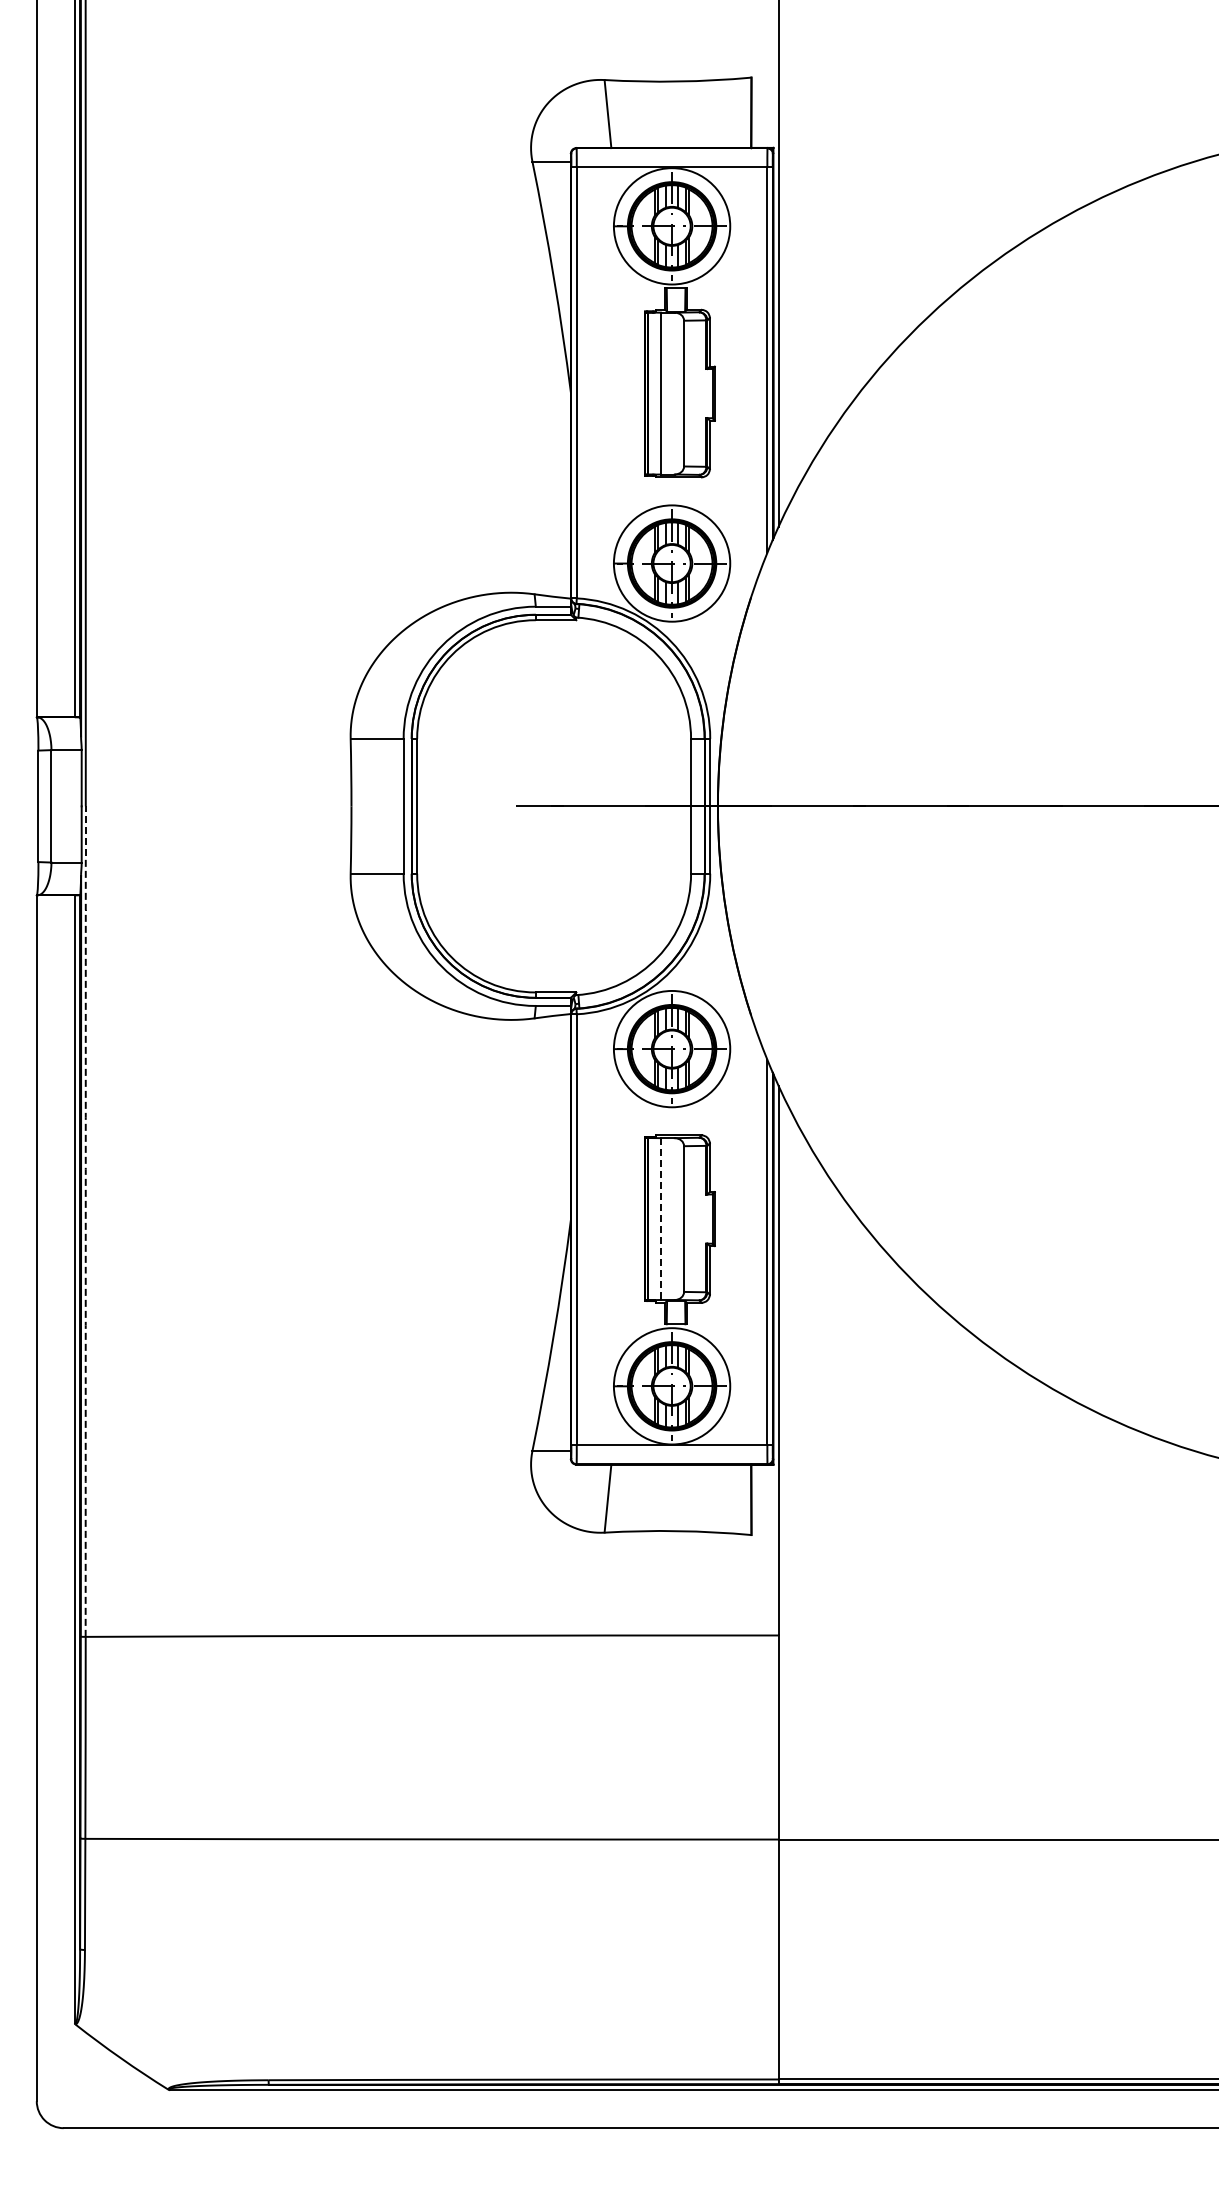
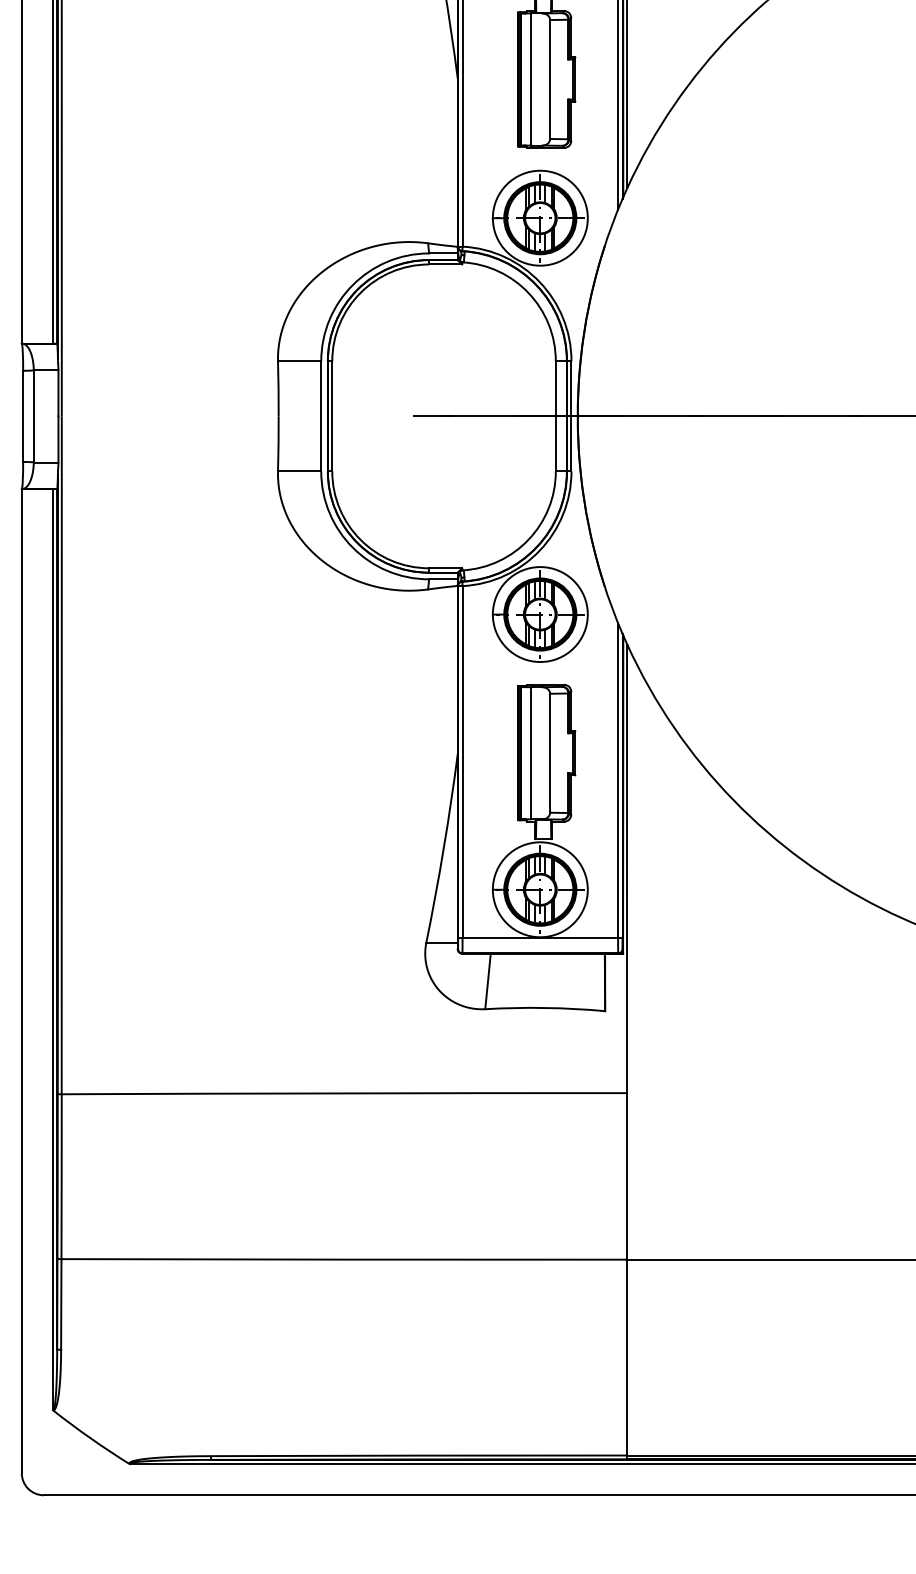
line: (660, 1219) -> (530, 753), dashed -> solid
arc: (85, 1221) -> (61, 755), dashed -> solid

